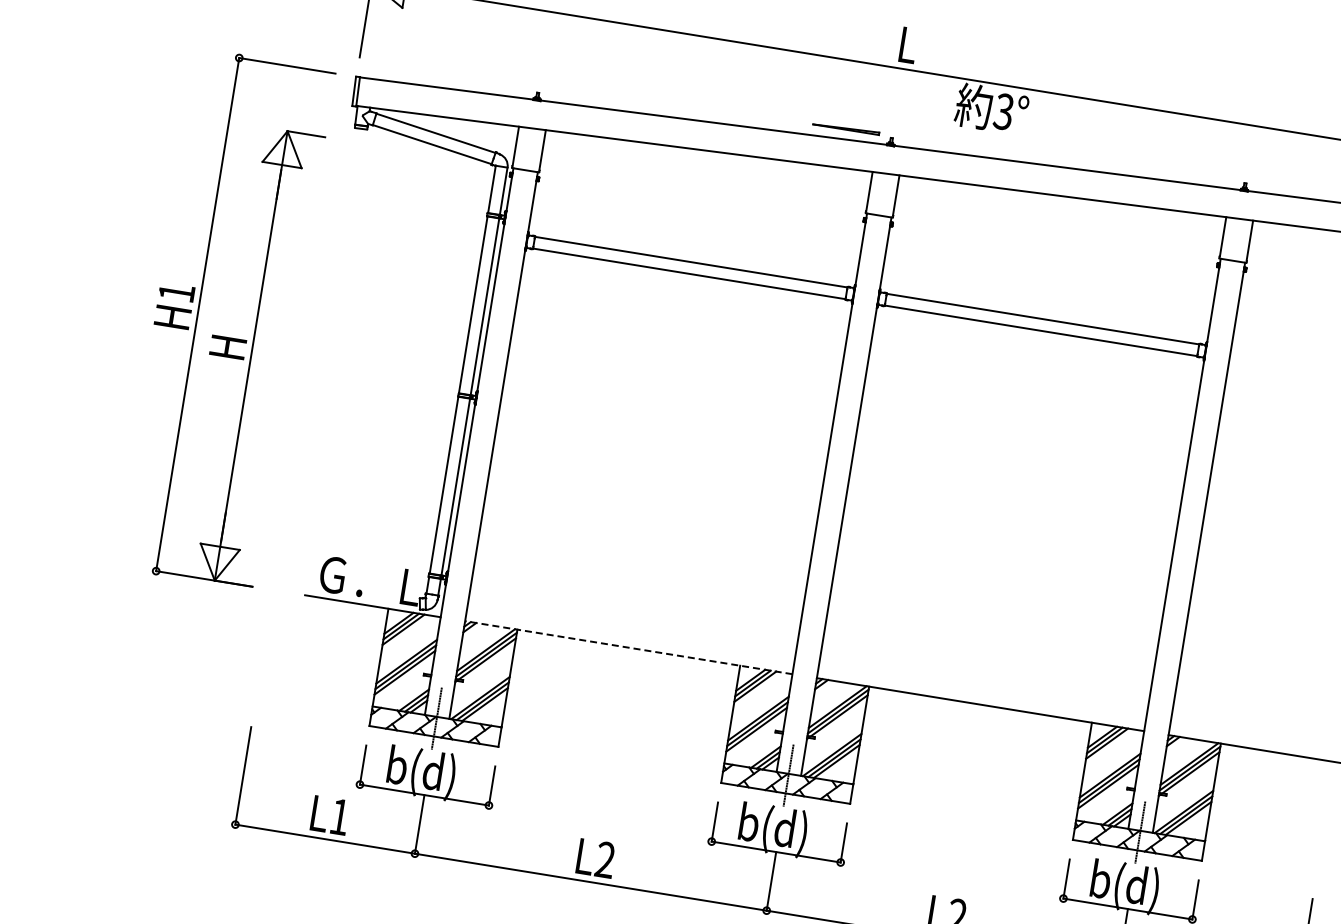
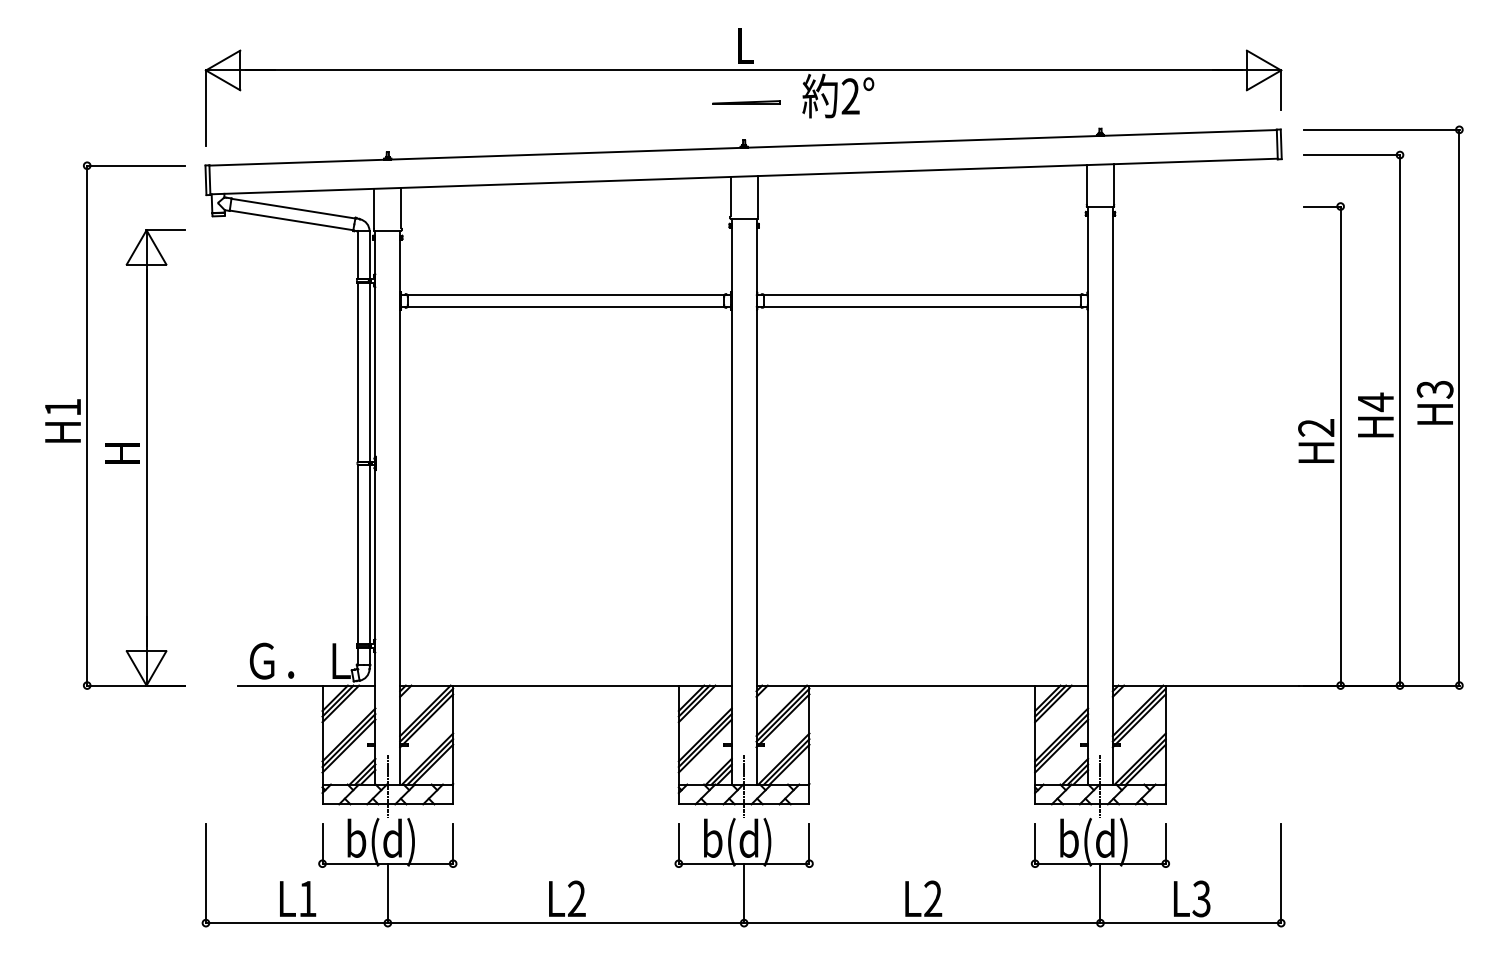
text: (1003, 111) -> (850, 96), 3° -> 2°
line: (846, 128) -> (746, 102), moved
line: (629, 647) -> (566, 685), dashed -> solid

